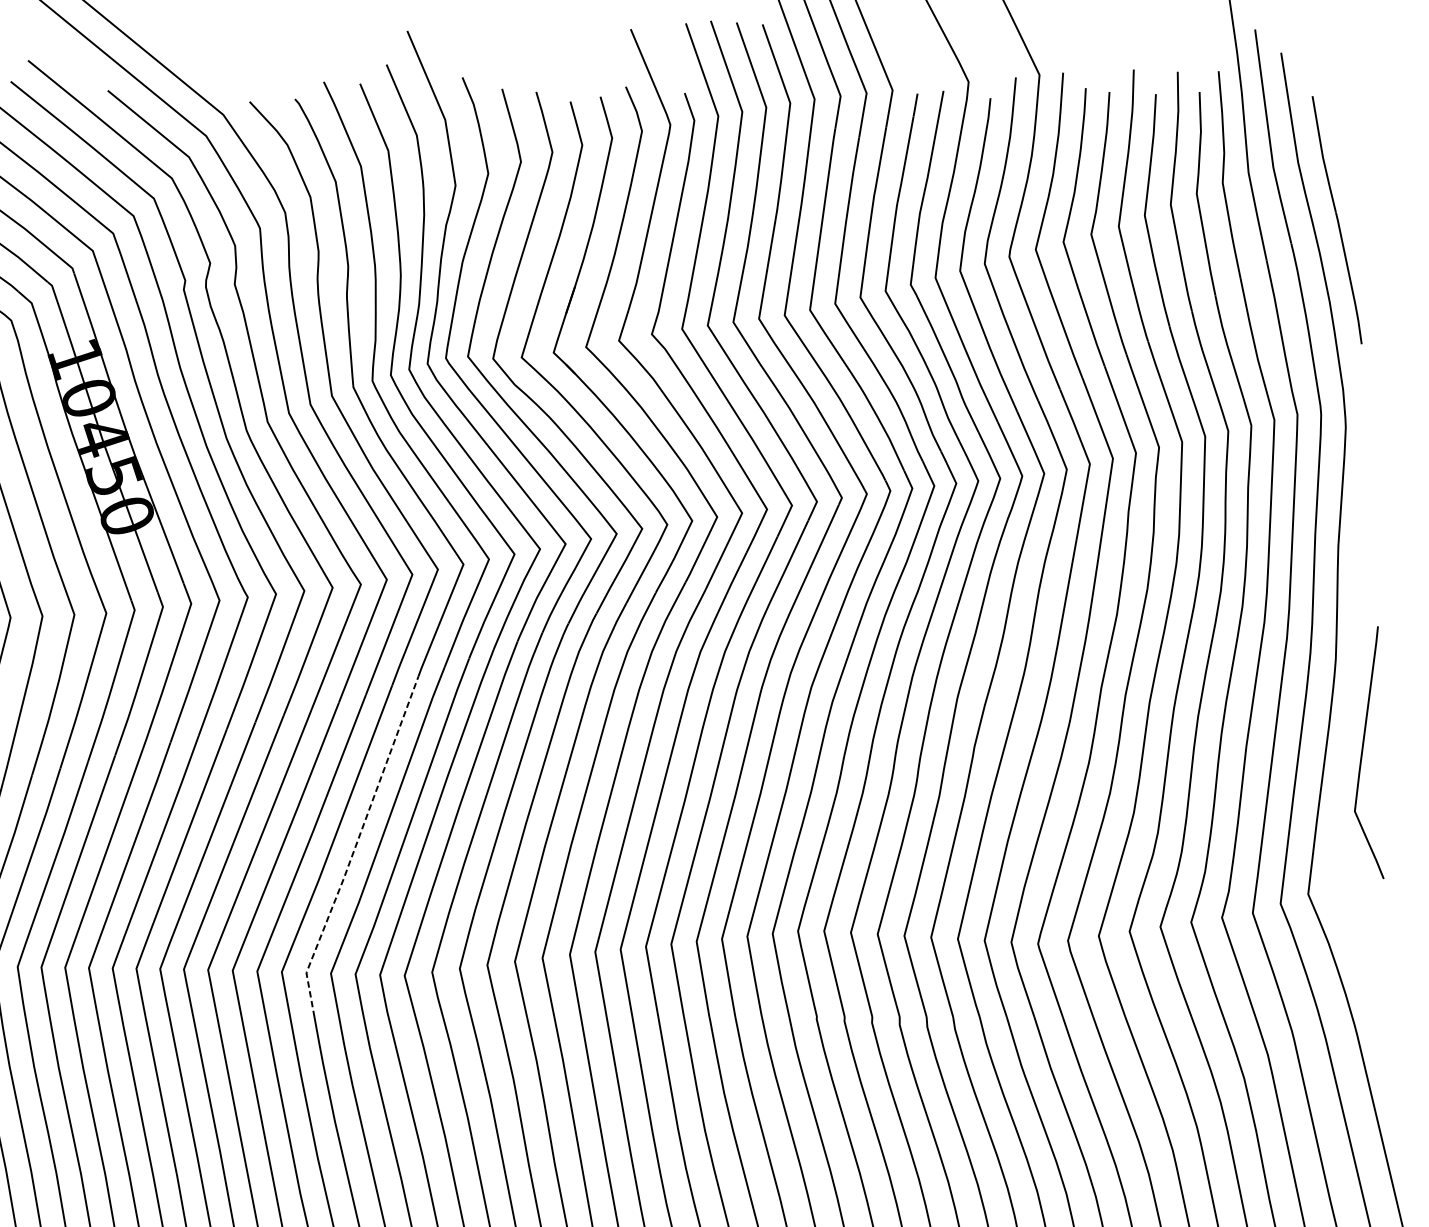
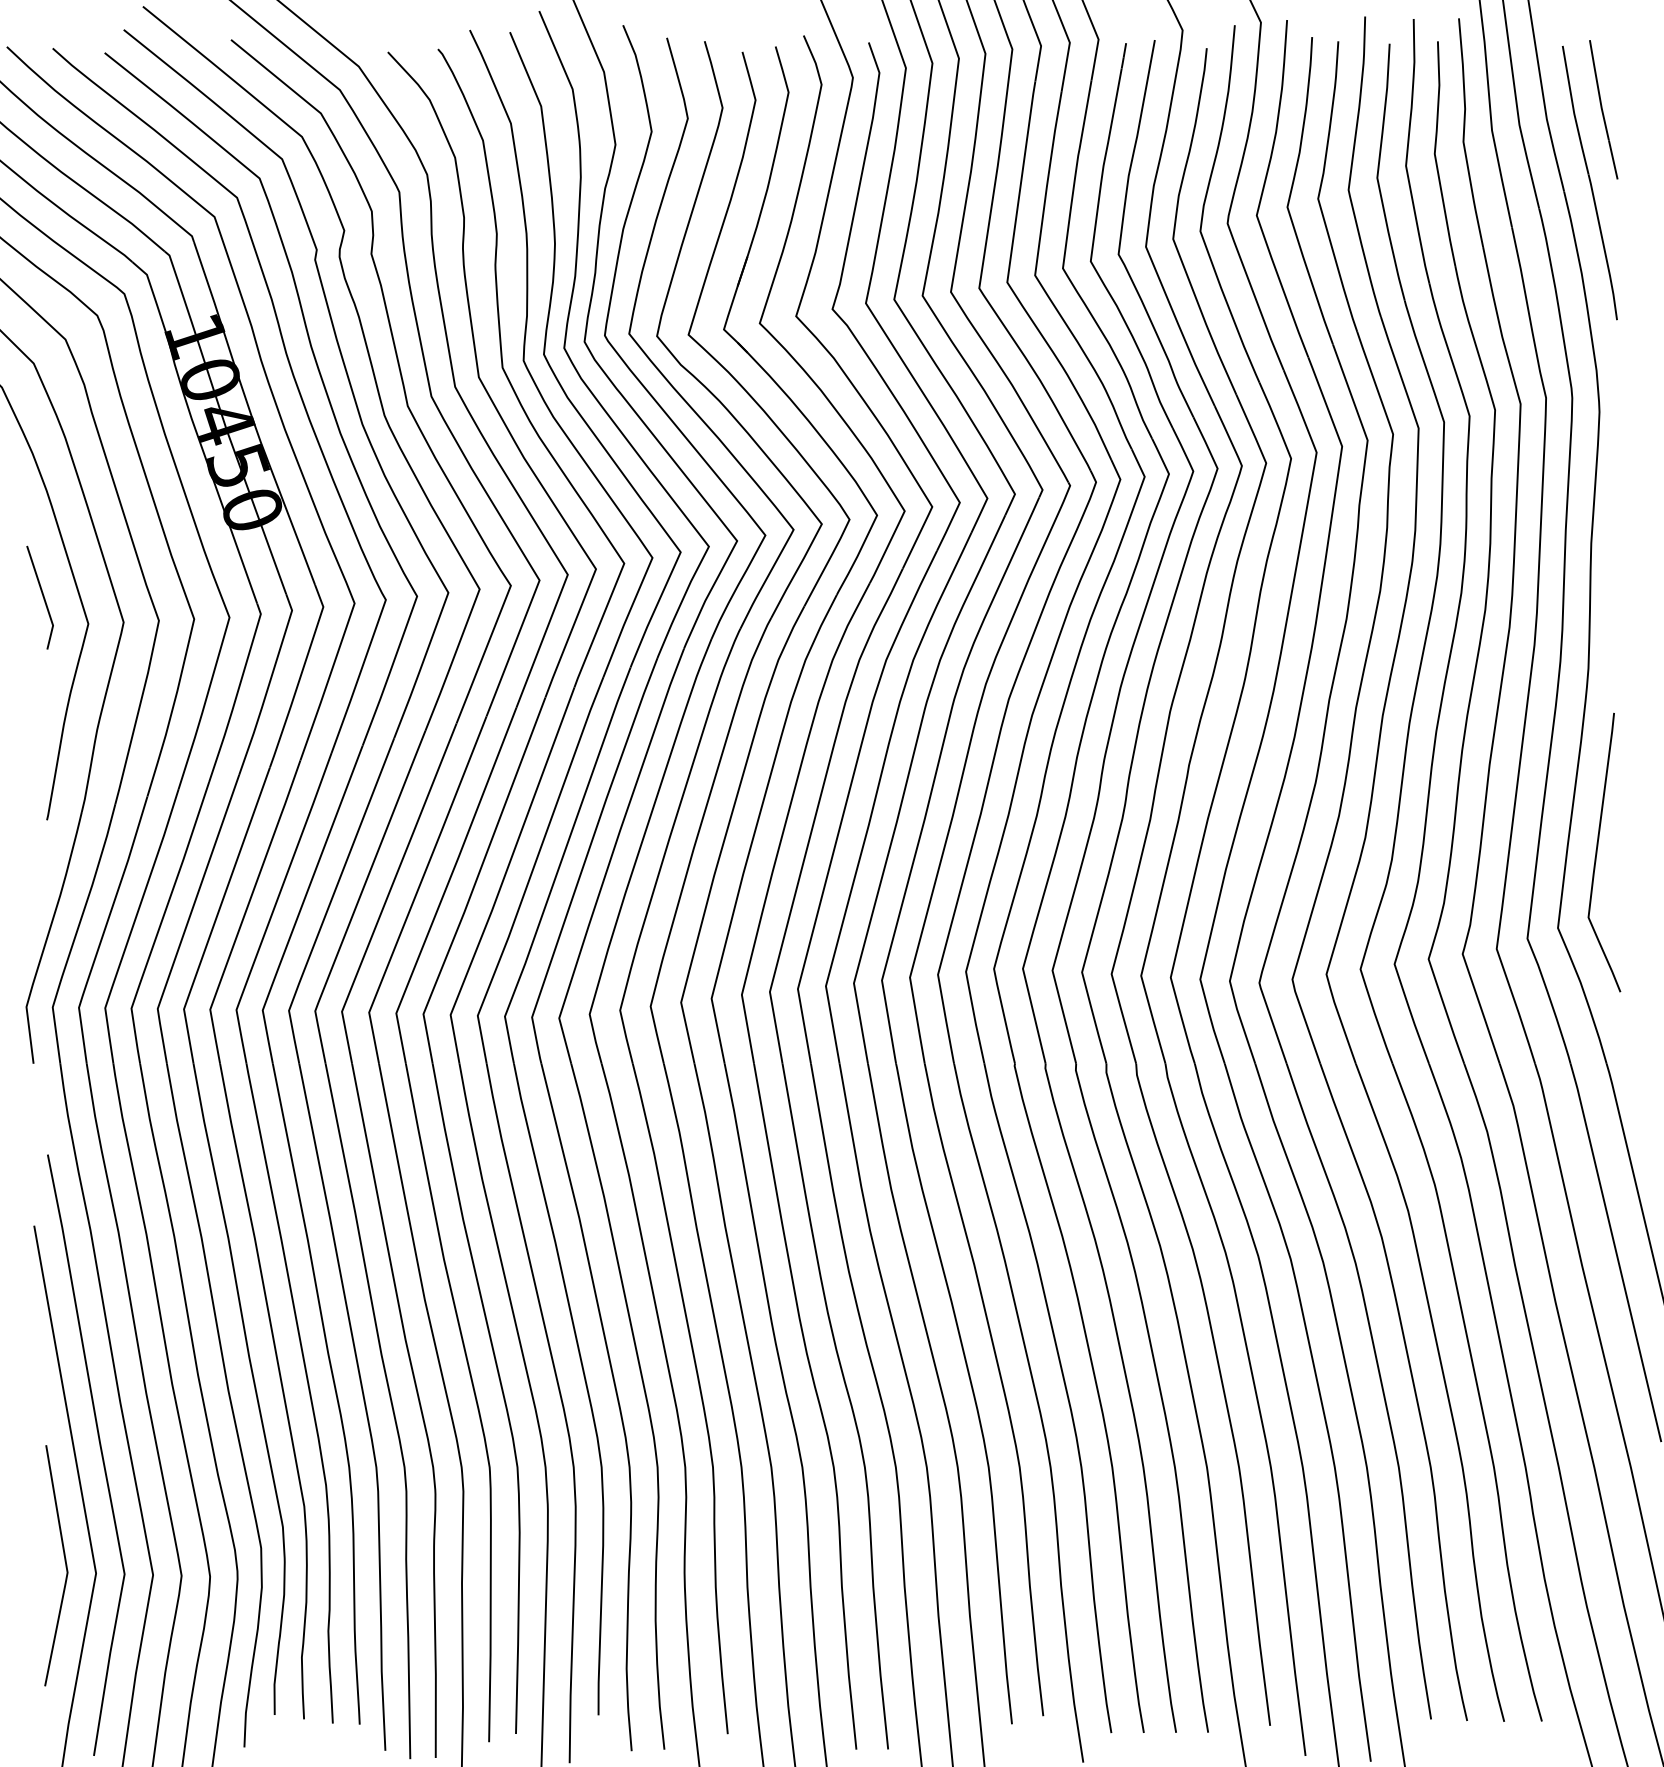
part: (1349, 153) -> (1603, 109), added
curve: (1362, 752) -> (1597, 852), moved
line: (355, 847) -> (504, 876), dashed -> solid

